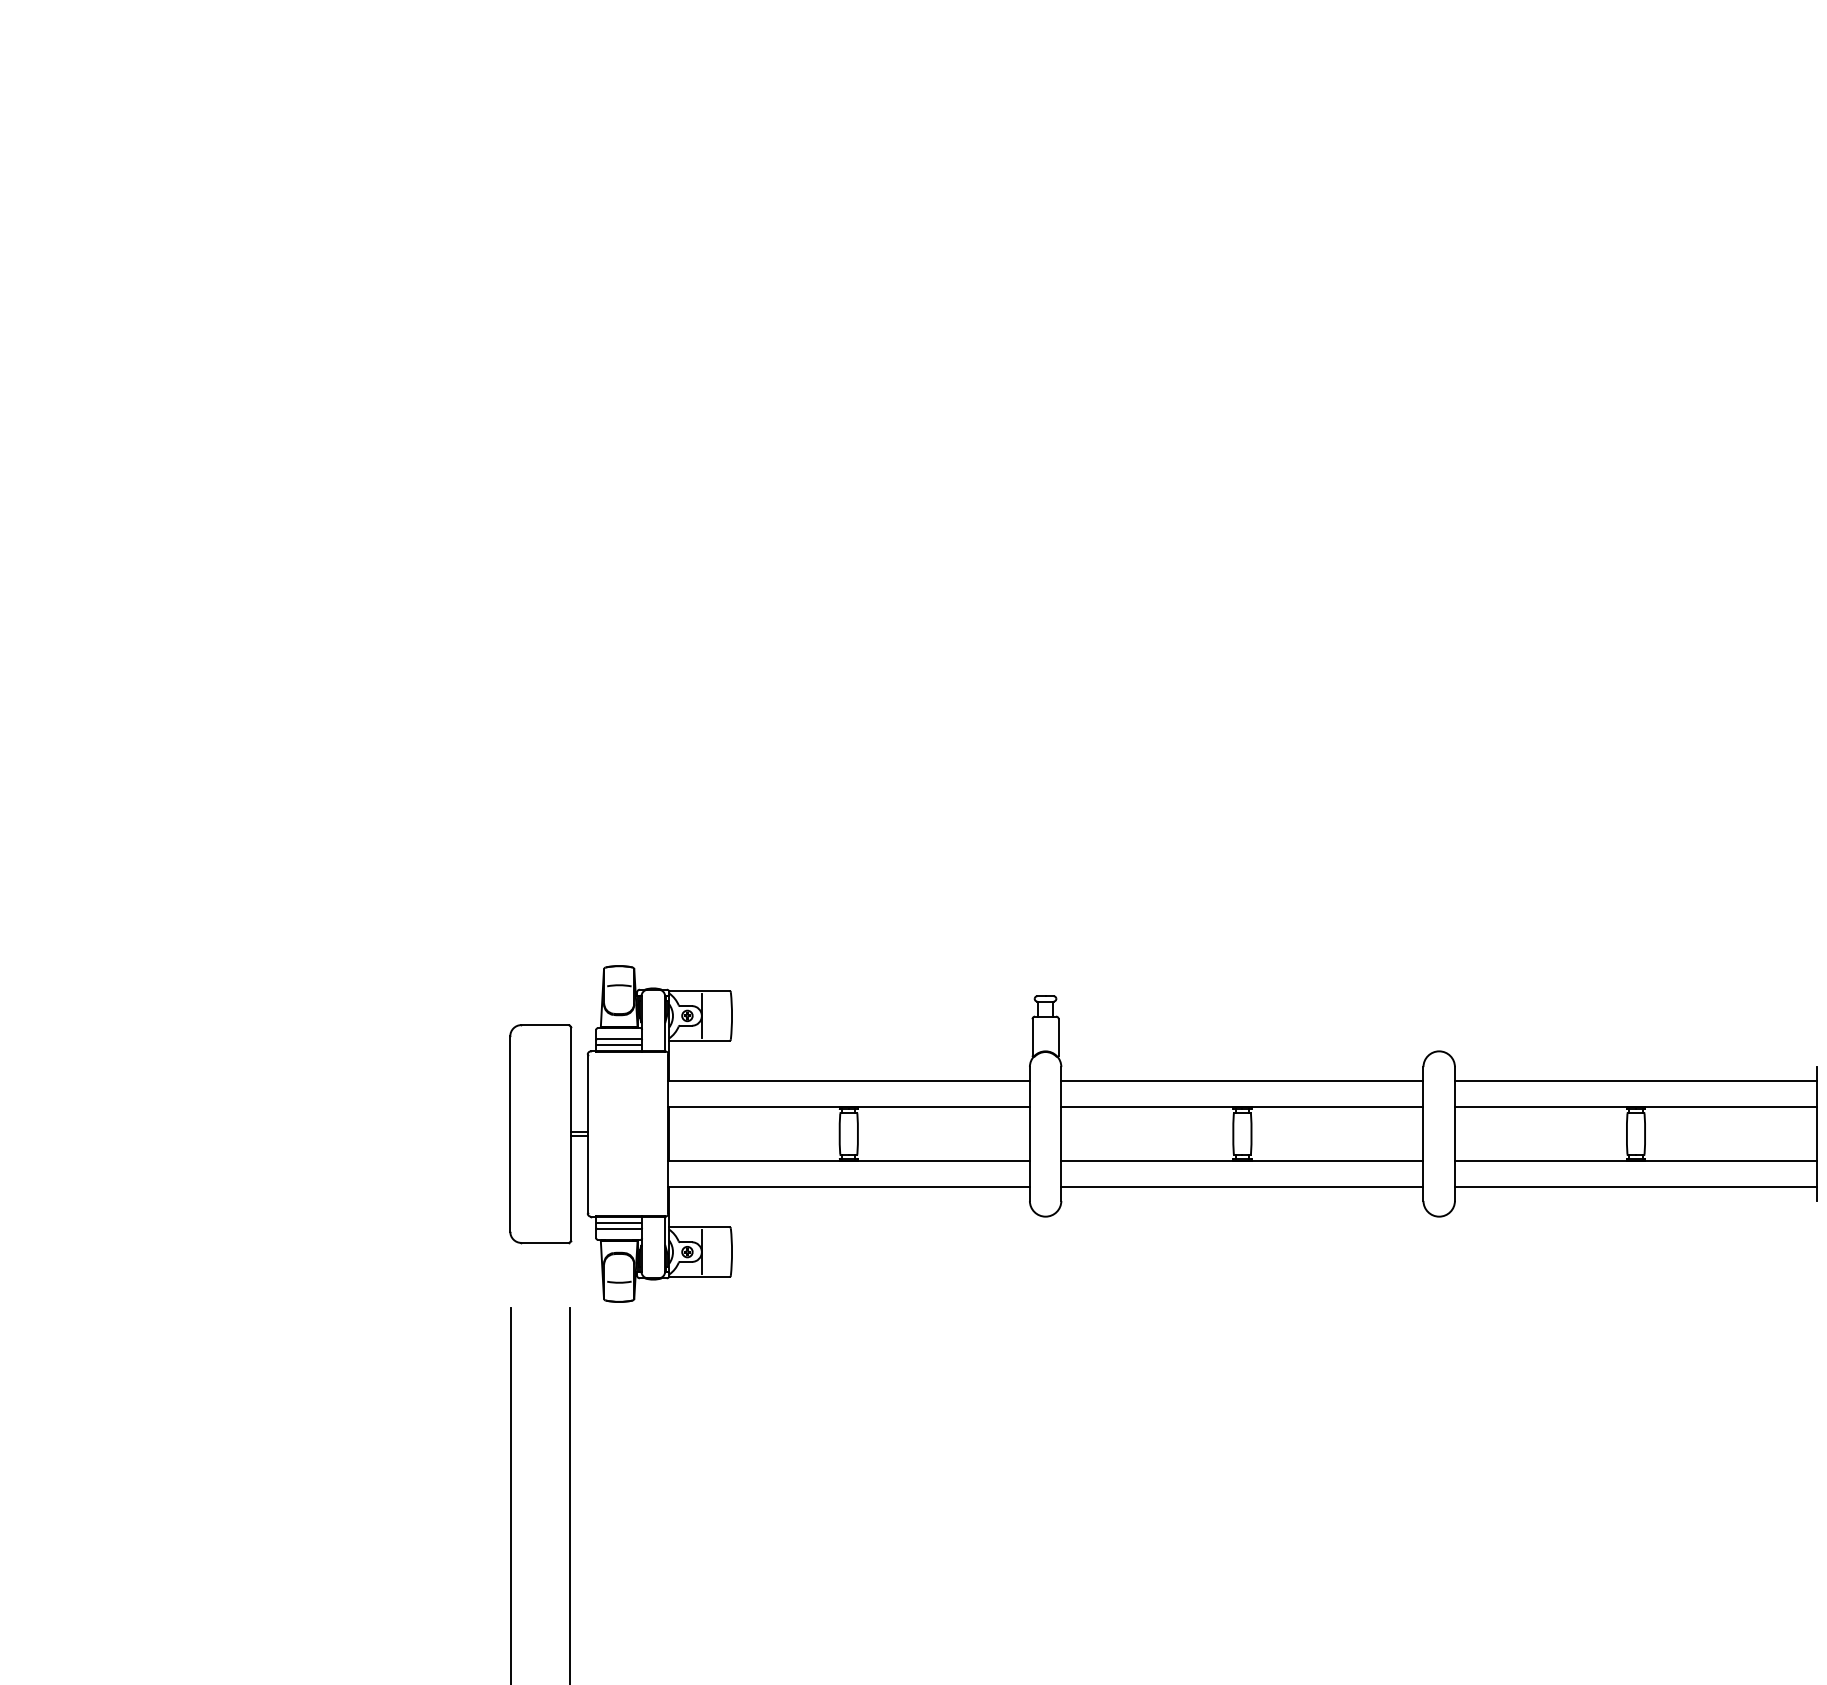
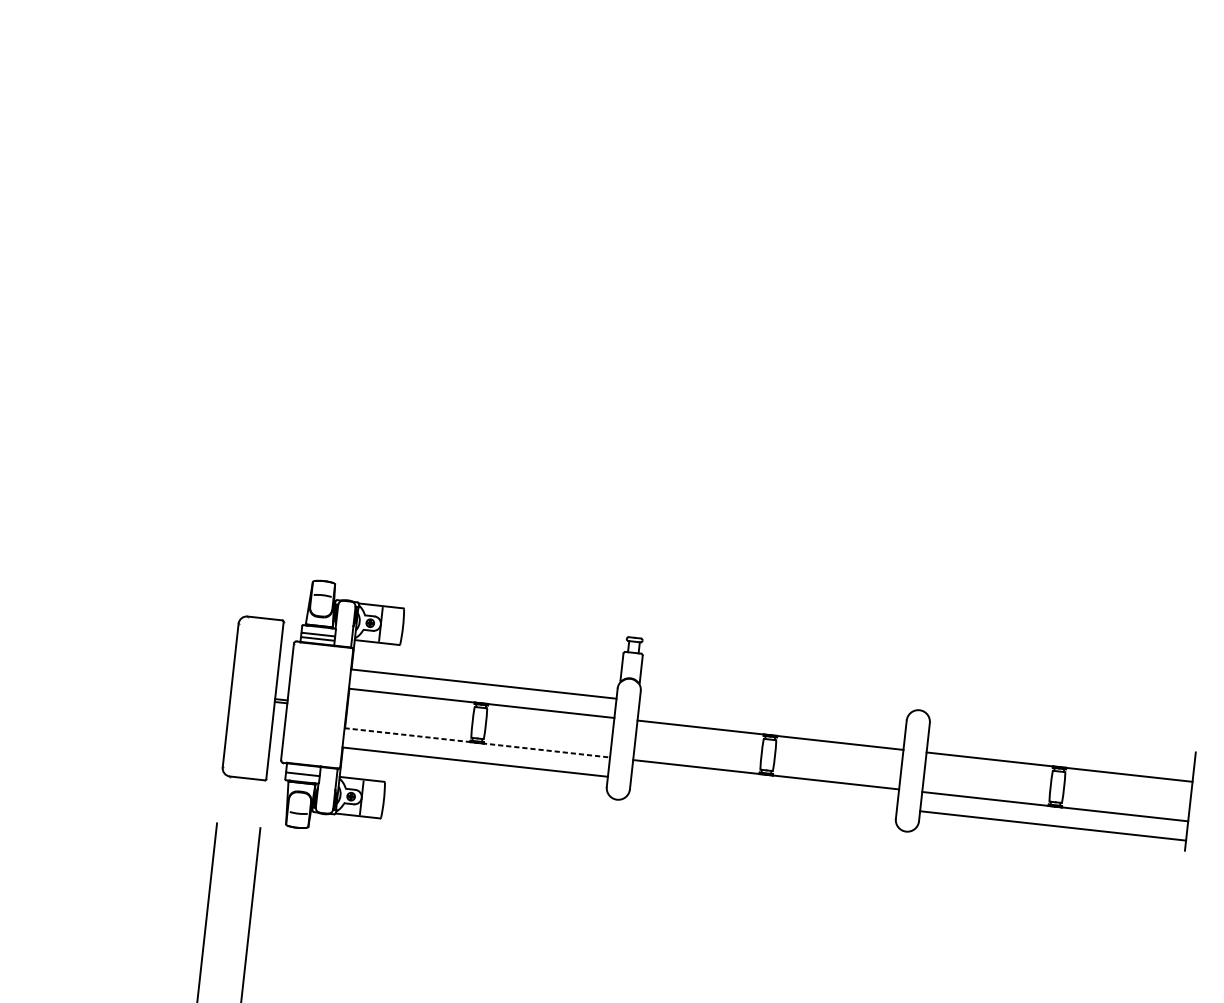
line: (1242, 1080) -> (772, 715), removed
line: (1635, 1080) -> (1061, 747), removed
line: (849, 1160) -> (477, 742), solid -> dashed
line: (1242, 1187) -> (764, 794), removed
line: (619, 1223) -> (303, 770), removed

